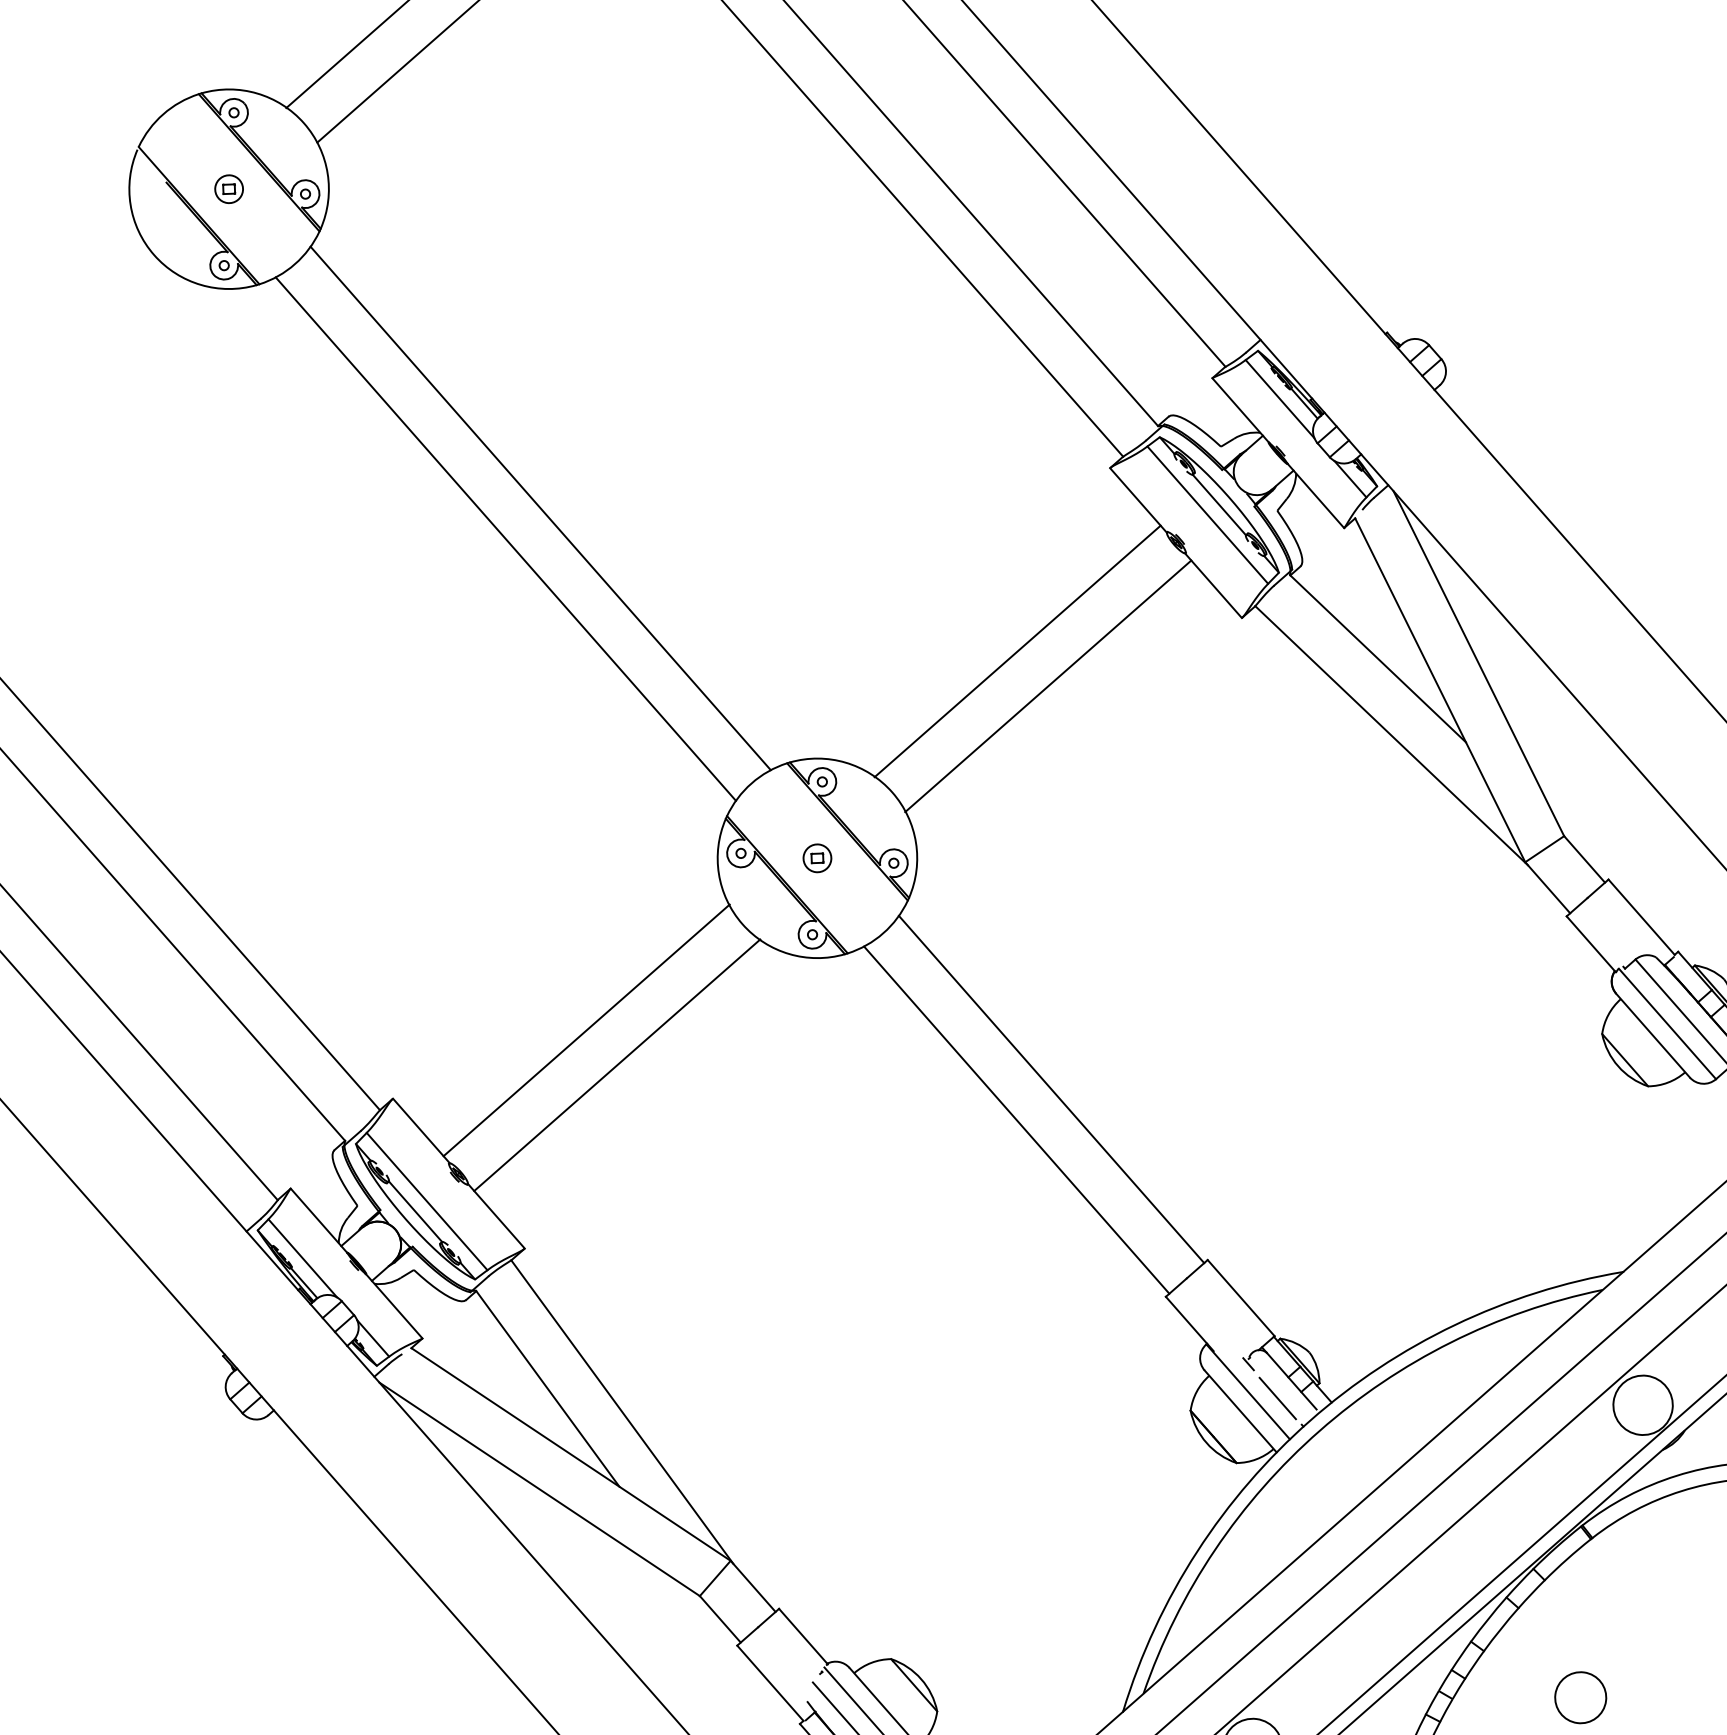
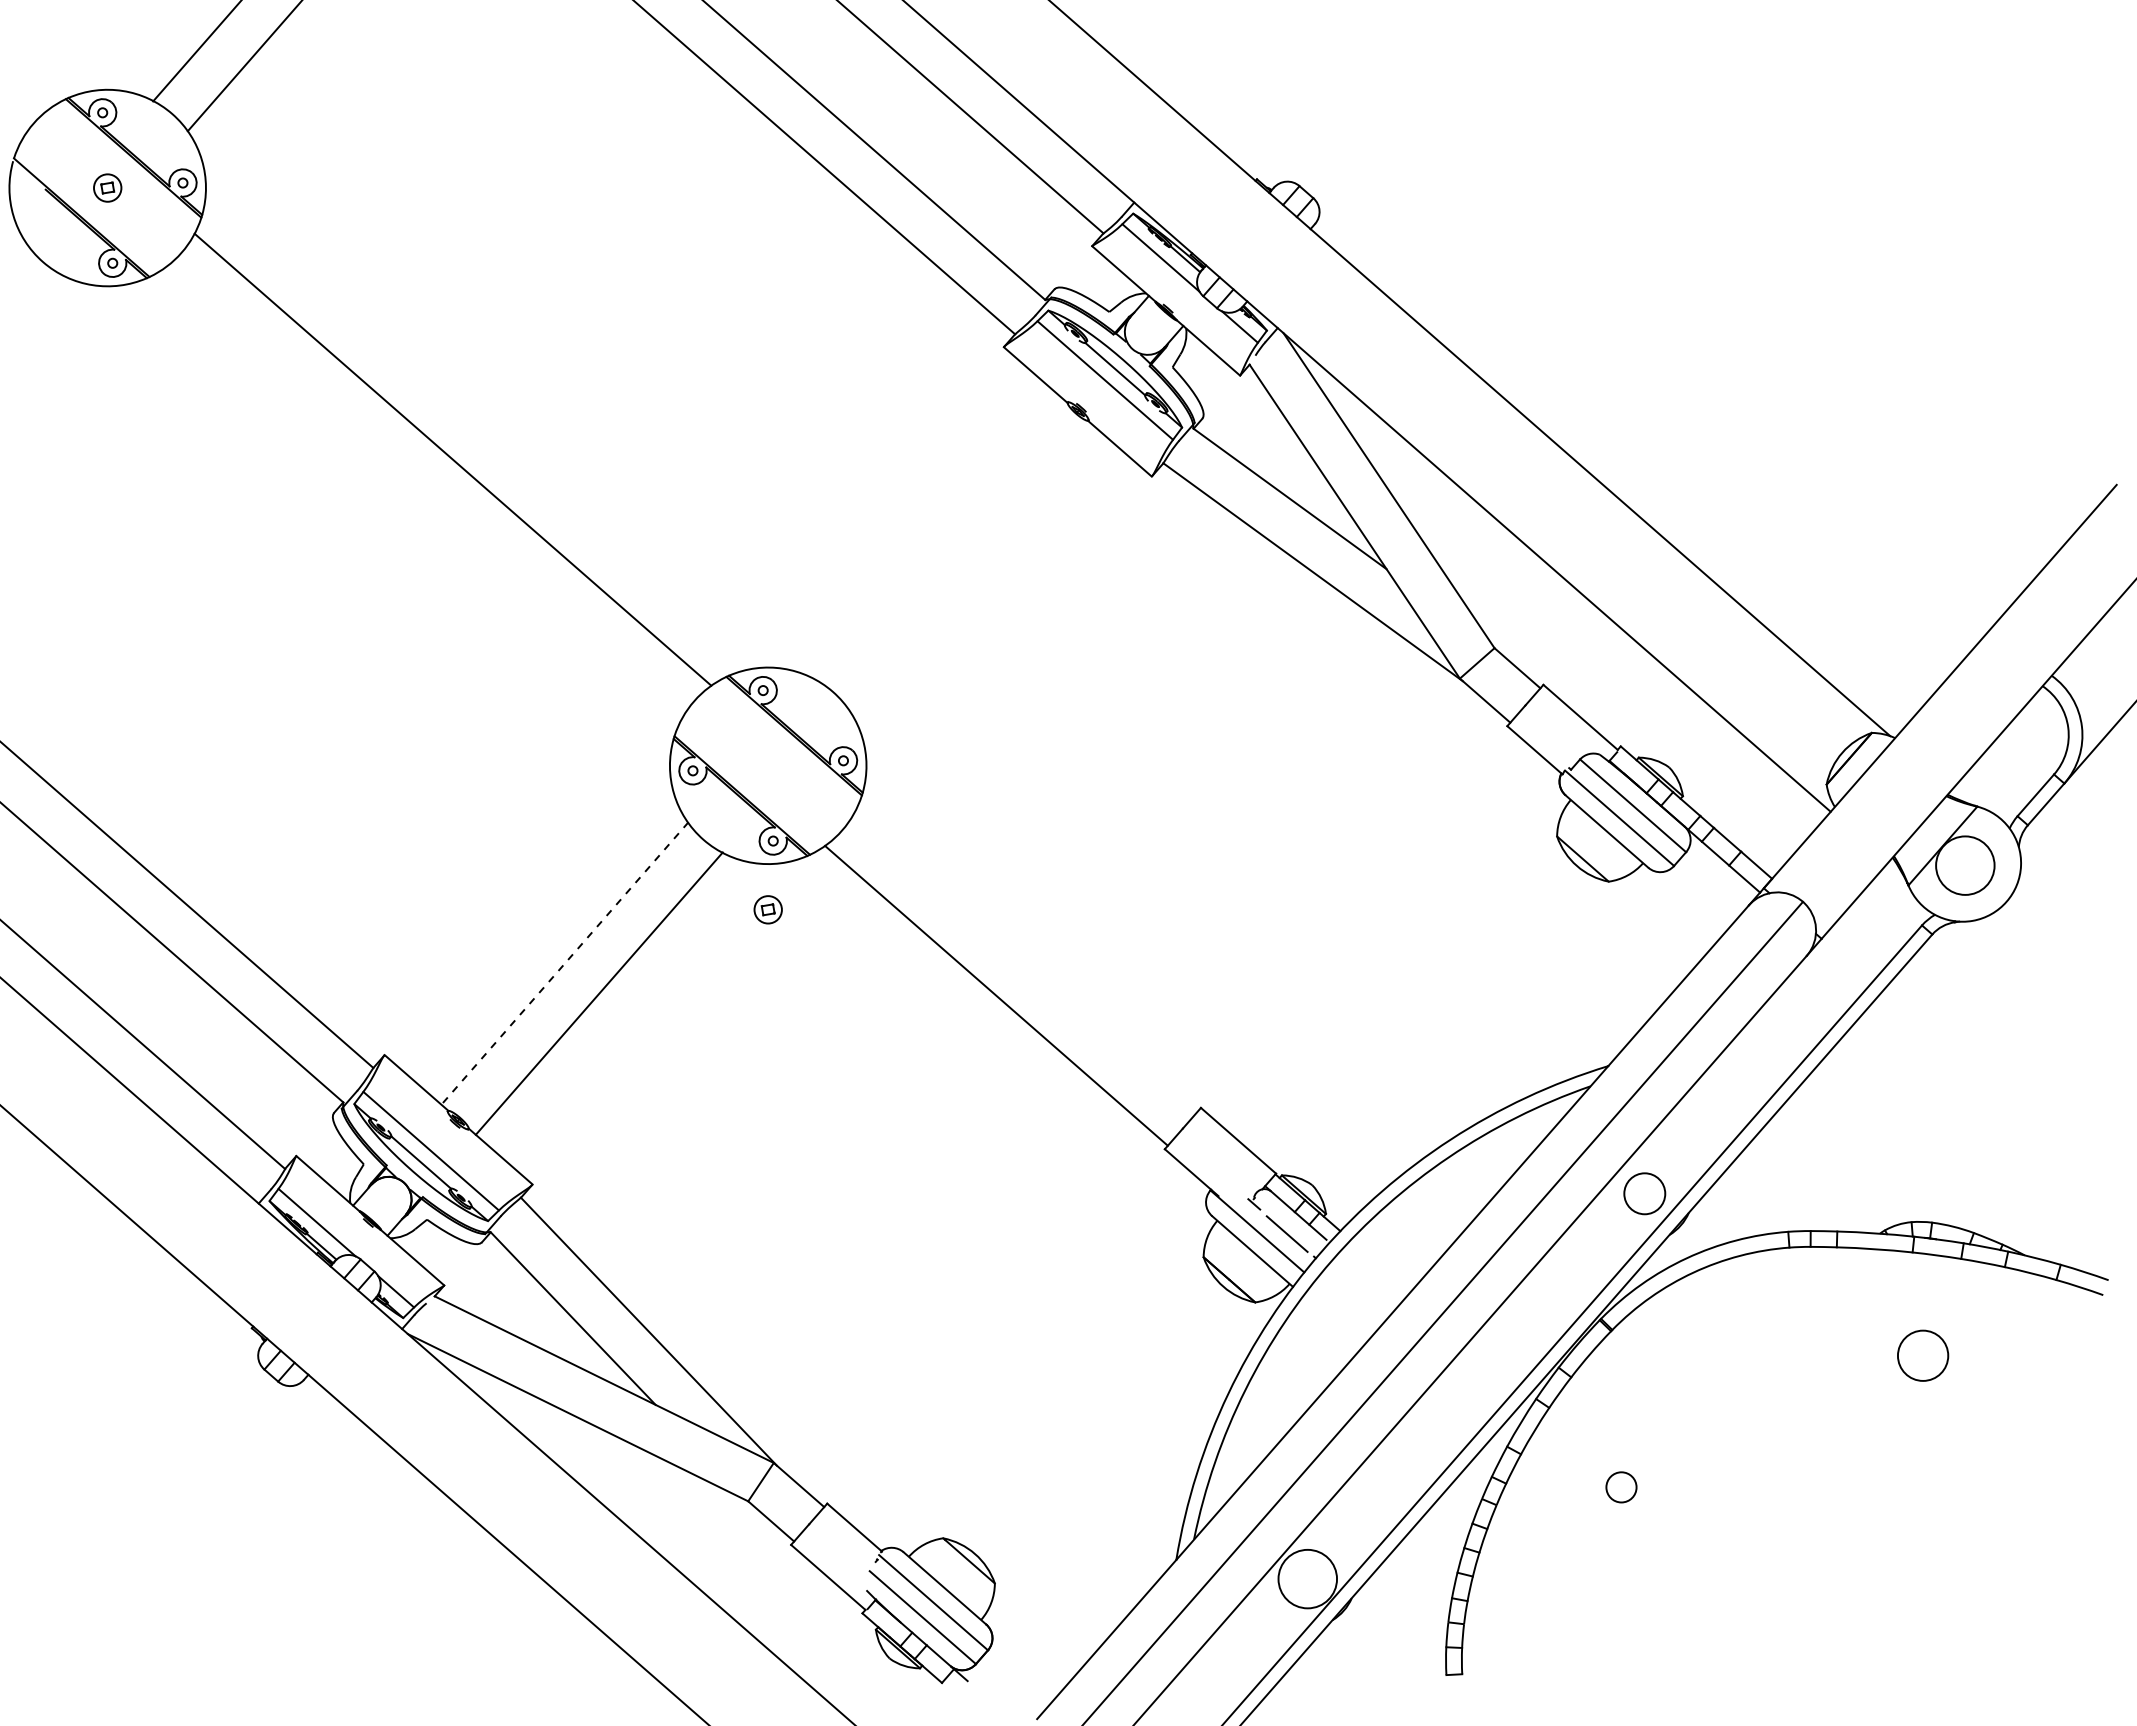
line: (505, 539) -> (422, 494), removed
line: (1017, 650) -> (936, 537), removed
line: (1048, 685) -> (971, 567), removed
part: (816, 857) -> (767, 909), moved
line: (586, 1030) -> (564, 963), solid -> dashed
line: (1051, 1089) -> (1026, 961), removed
circle: (1642, 1404) -> (1644, 1193), size x0.7
circle: (1580, 1697) -> (1621, 1487), size x0.6

